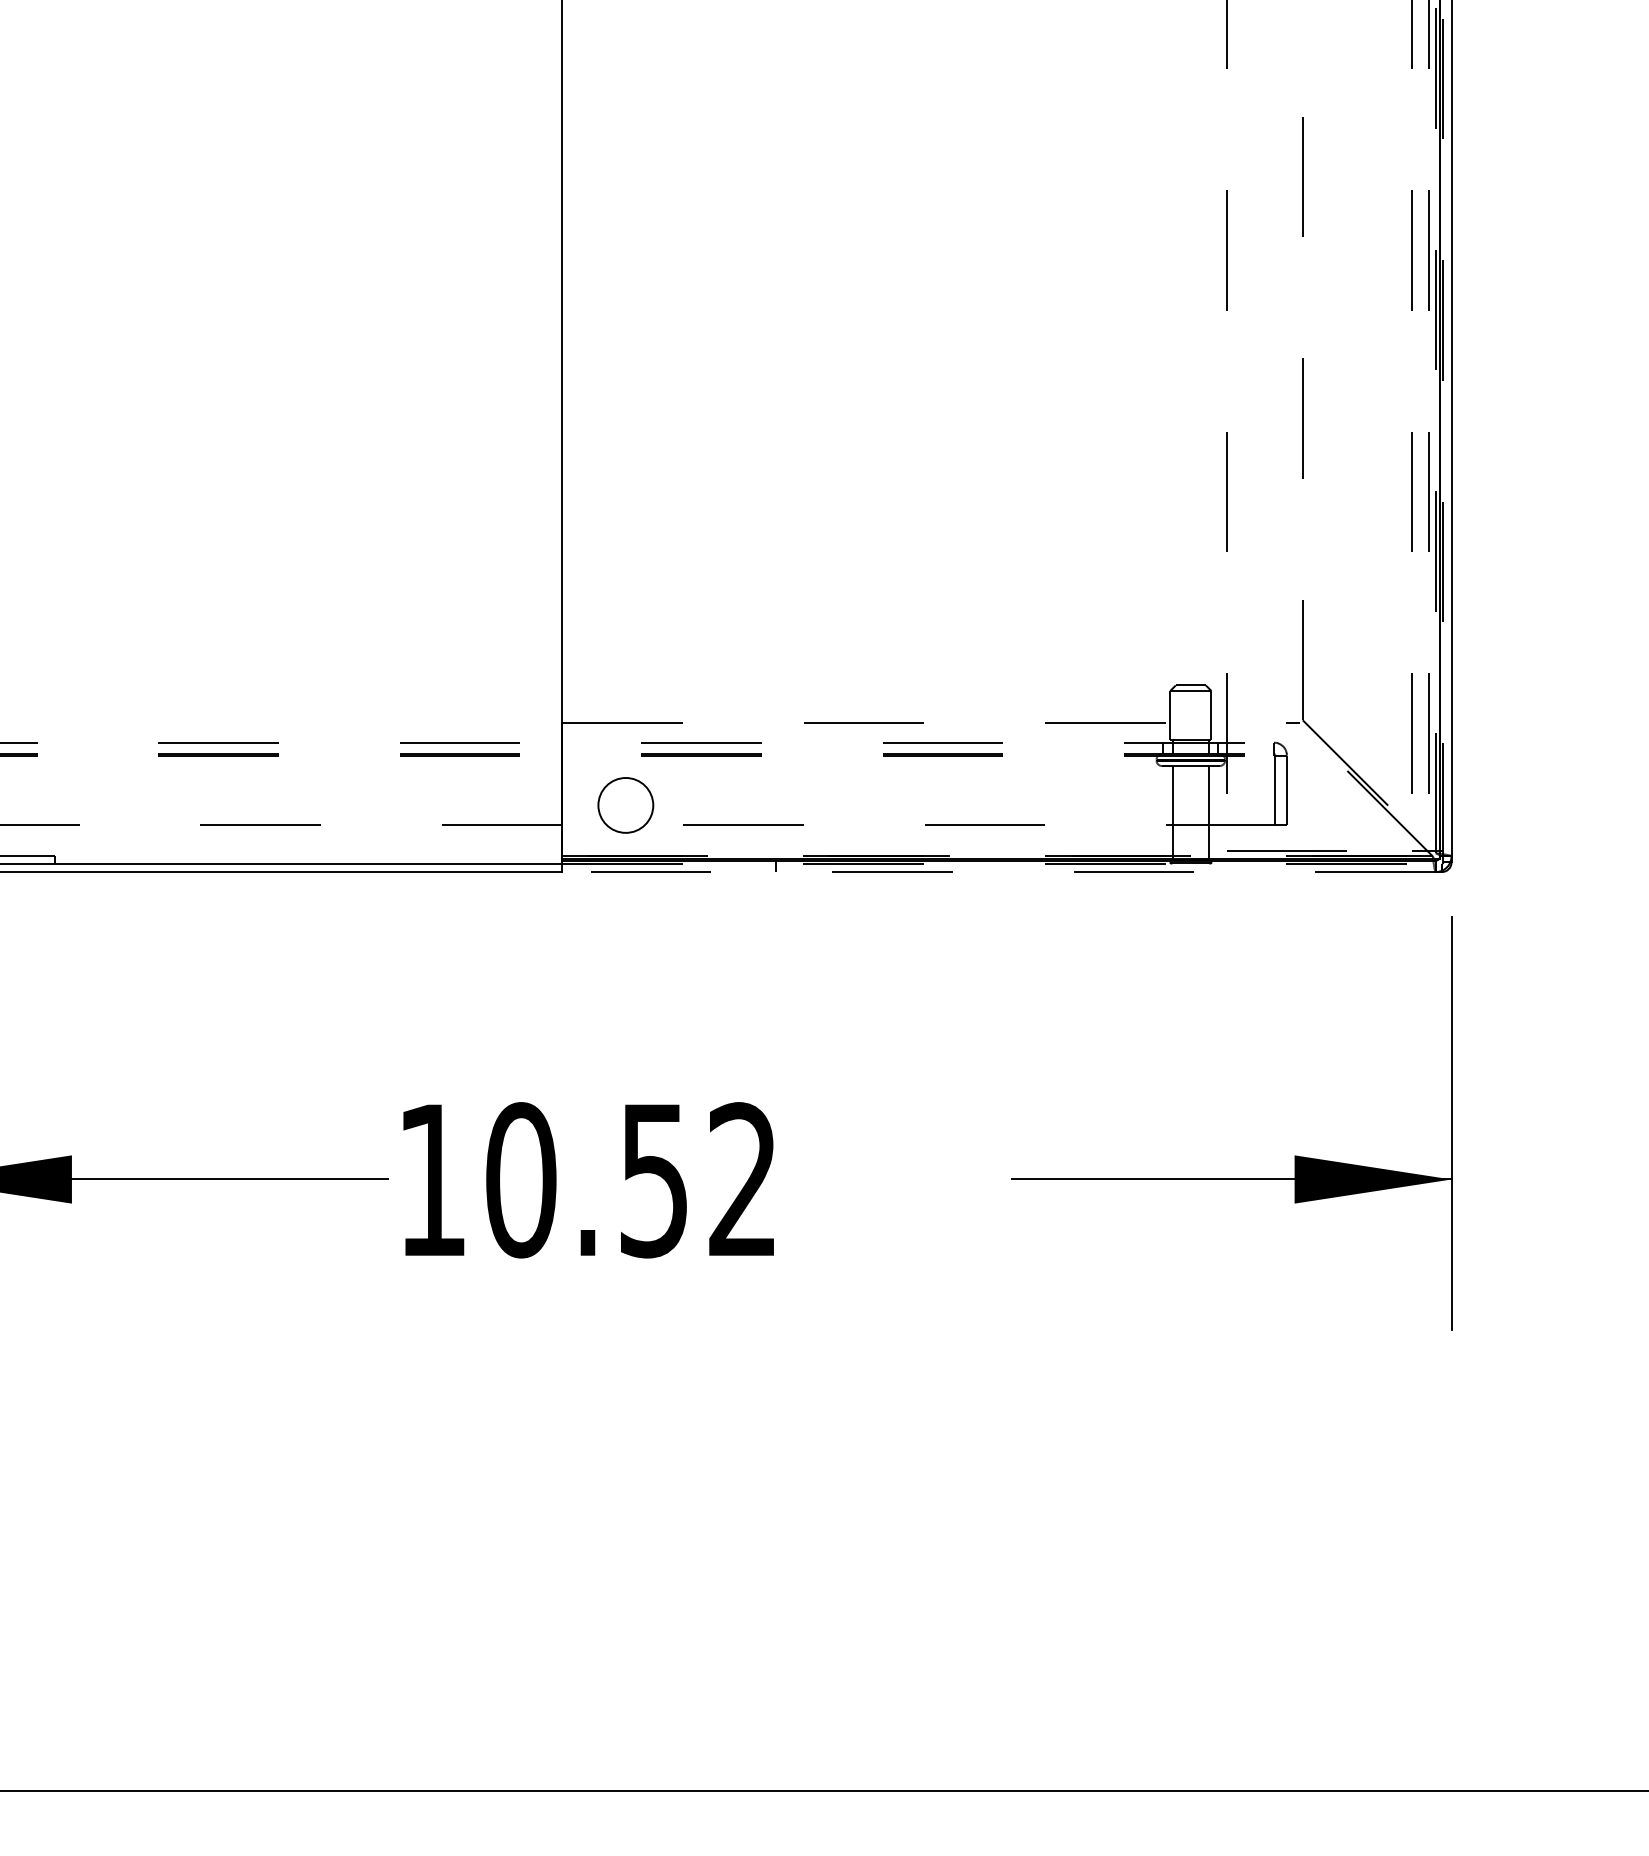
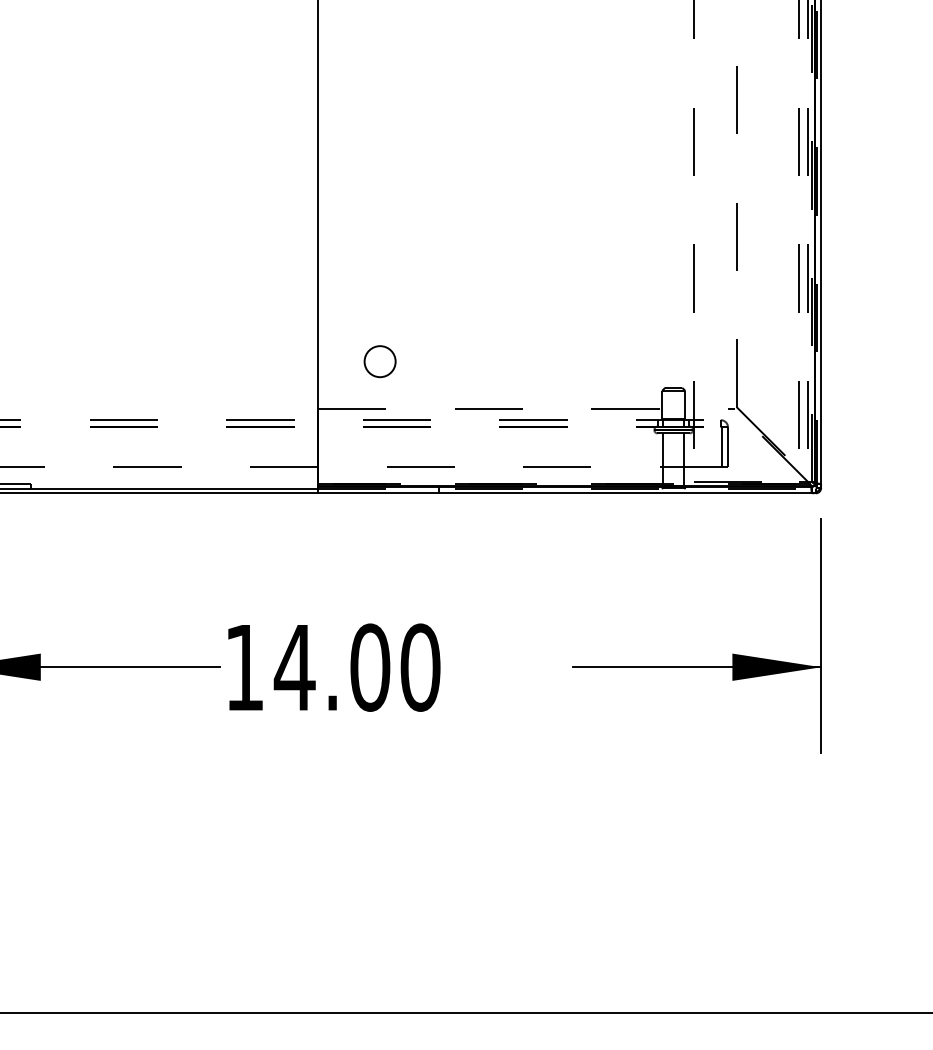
circle: (624, 805) -> (379, 361), moved
line: (997, 872) -> (564, 493), dashed -> solid
text: (630, 1179) -> (356, 667), 10.52 -> 14.00

